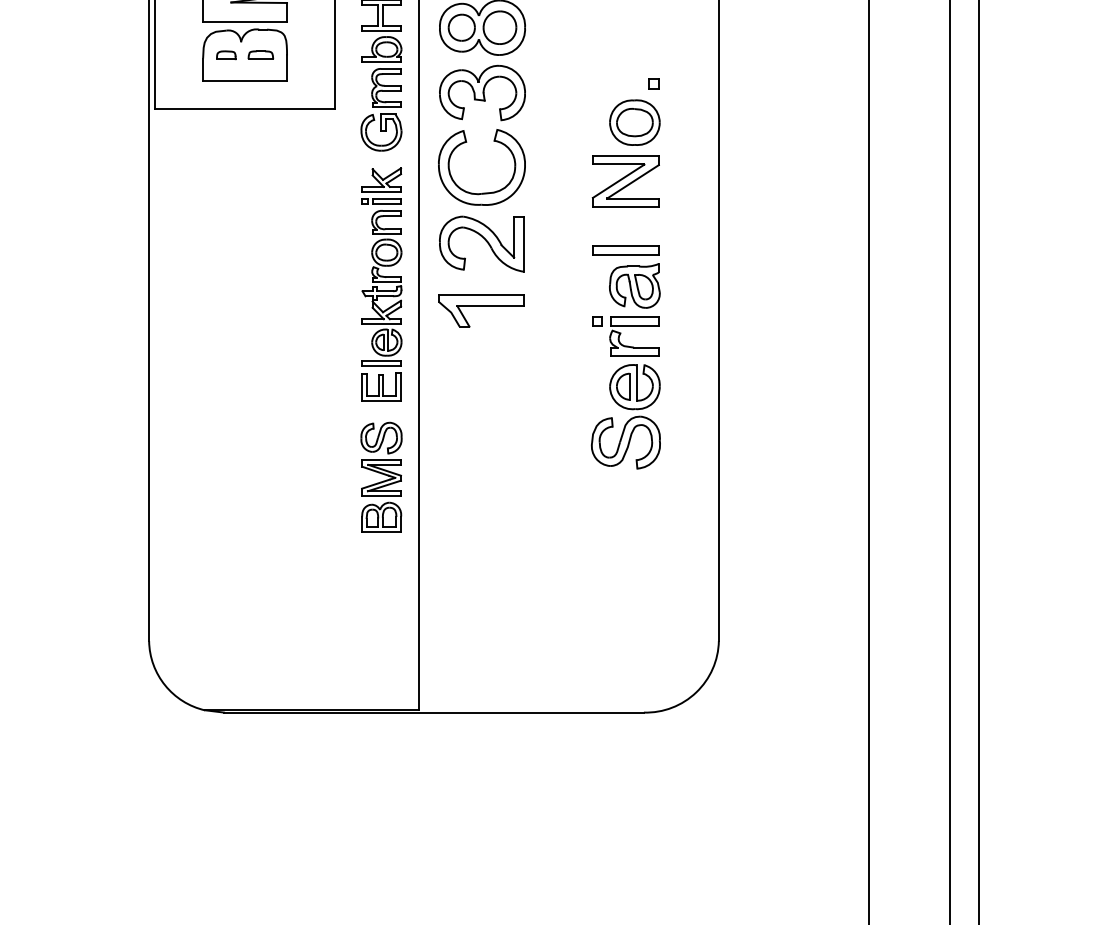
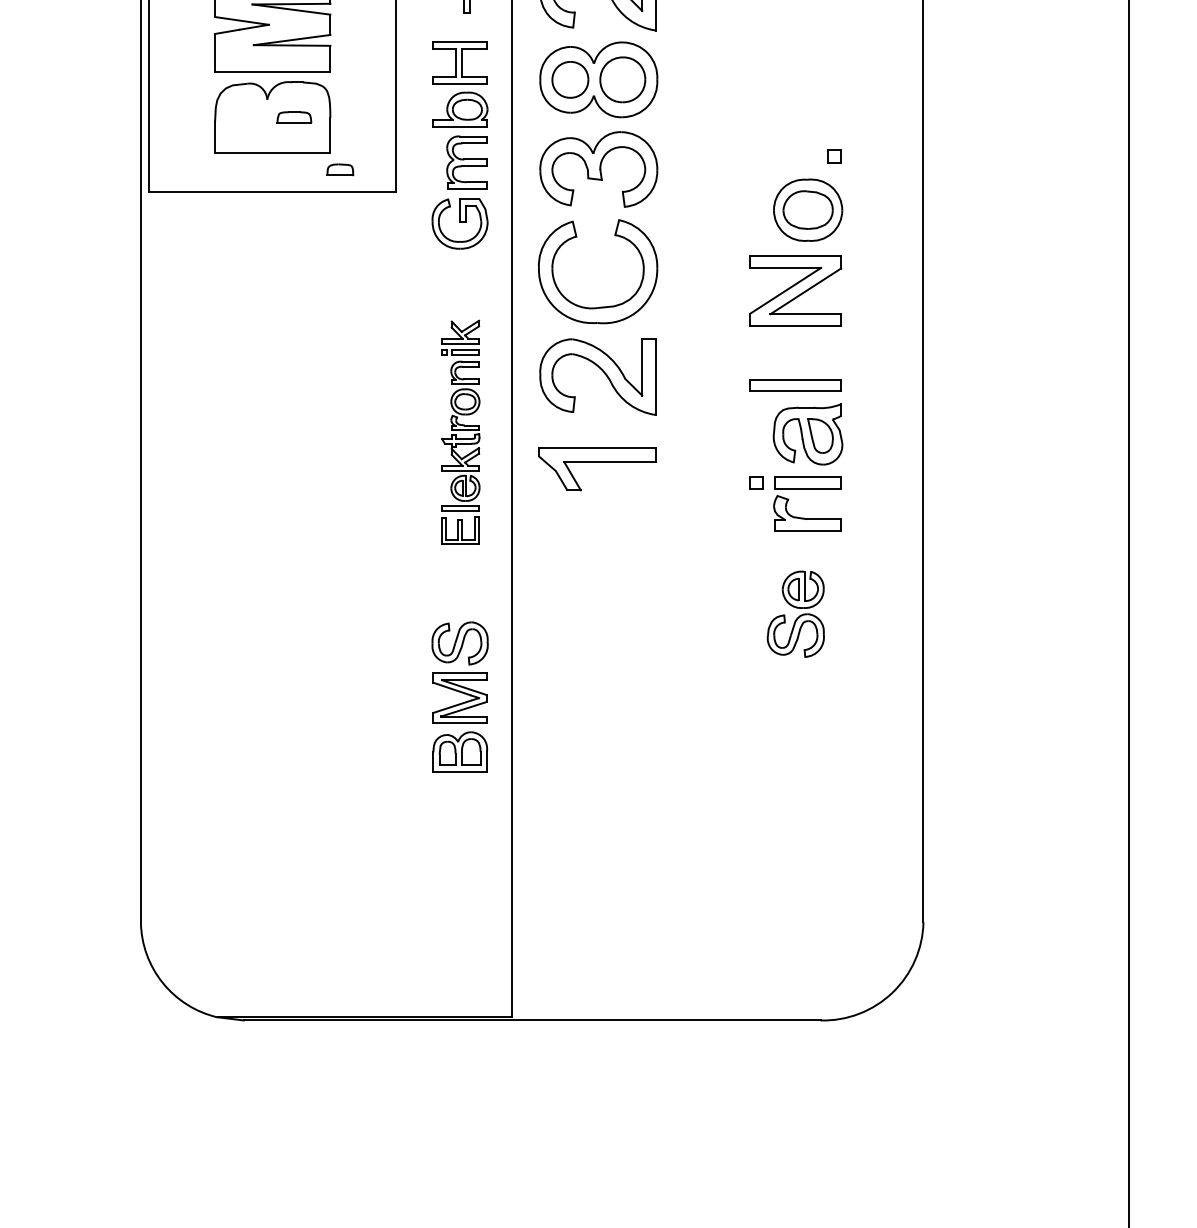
part: (226, 55) -> (340, 170), moved
part: (381, 284) -> (460, 432), size x0.7
part: (625, 416) -> (795, 613), size x0.6

